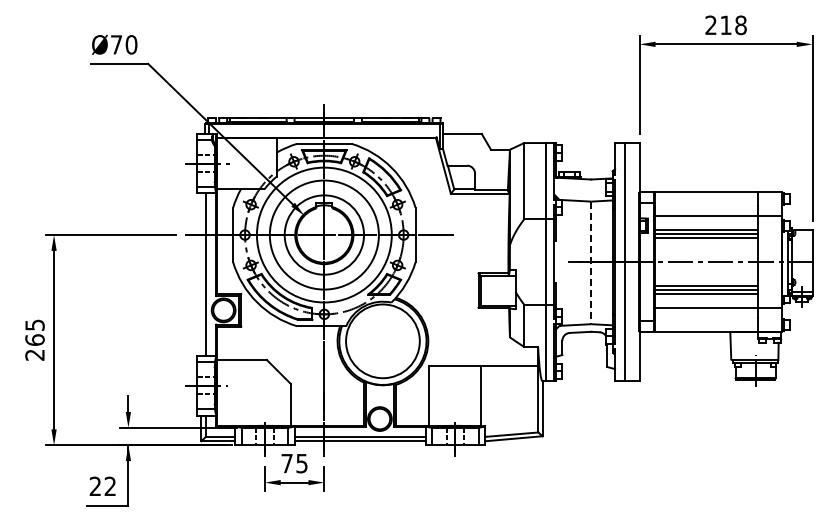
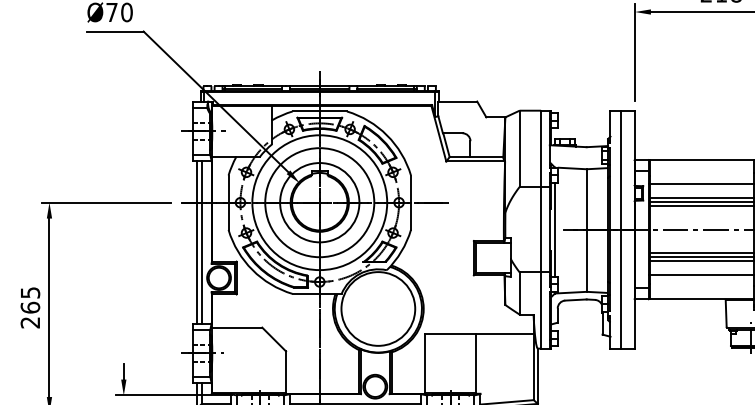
line: (559, 262) -> (554, 230), added
line: (591, 263) -> (586, 231), dashed -> solid
line: (201, 274) -> (196, 242), added

